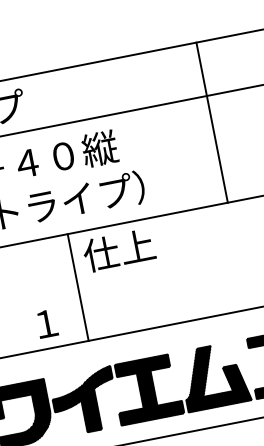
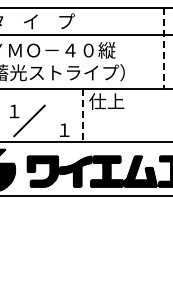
line: (211, 123) -> (163, 48), solid -> dashed
line: (78, 287) -> (83, 115), solid -> dashed

